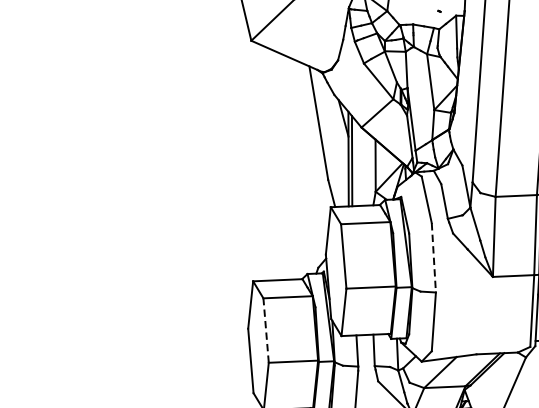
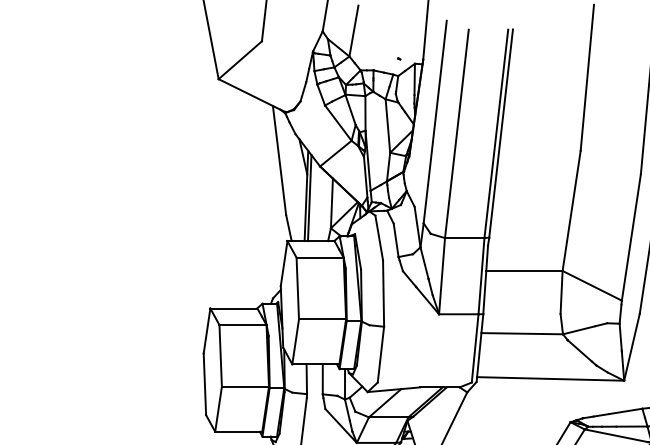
line: (433, 258) -> (383, 294), dashed -> solid
line: (265, 330) -> (220, 355), dashed -> solid

